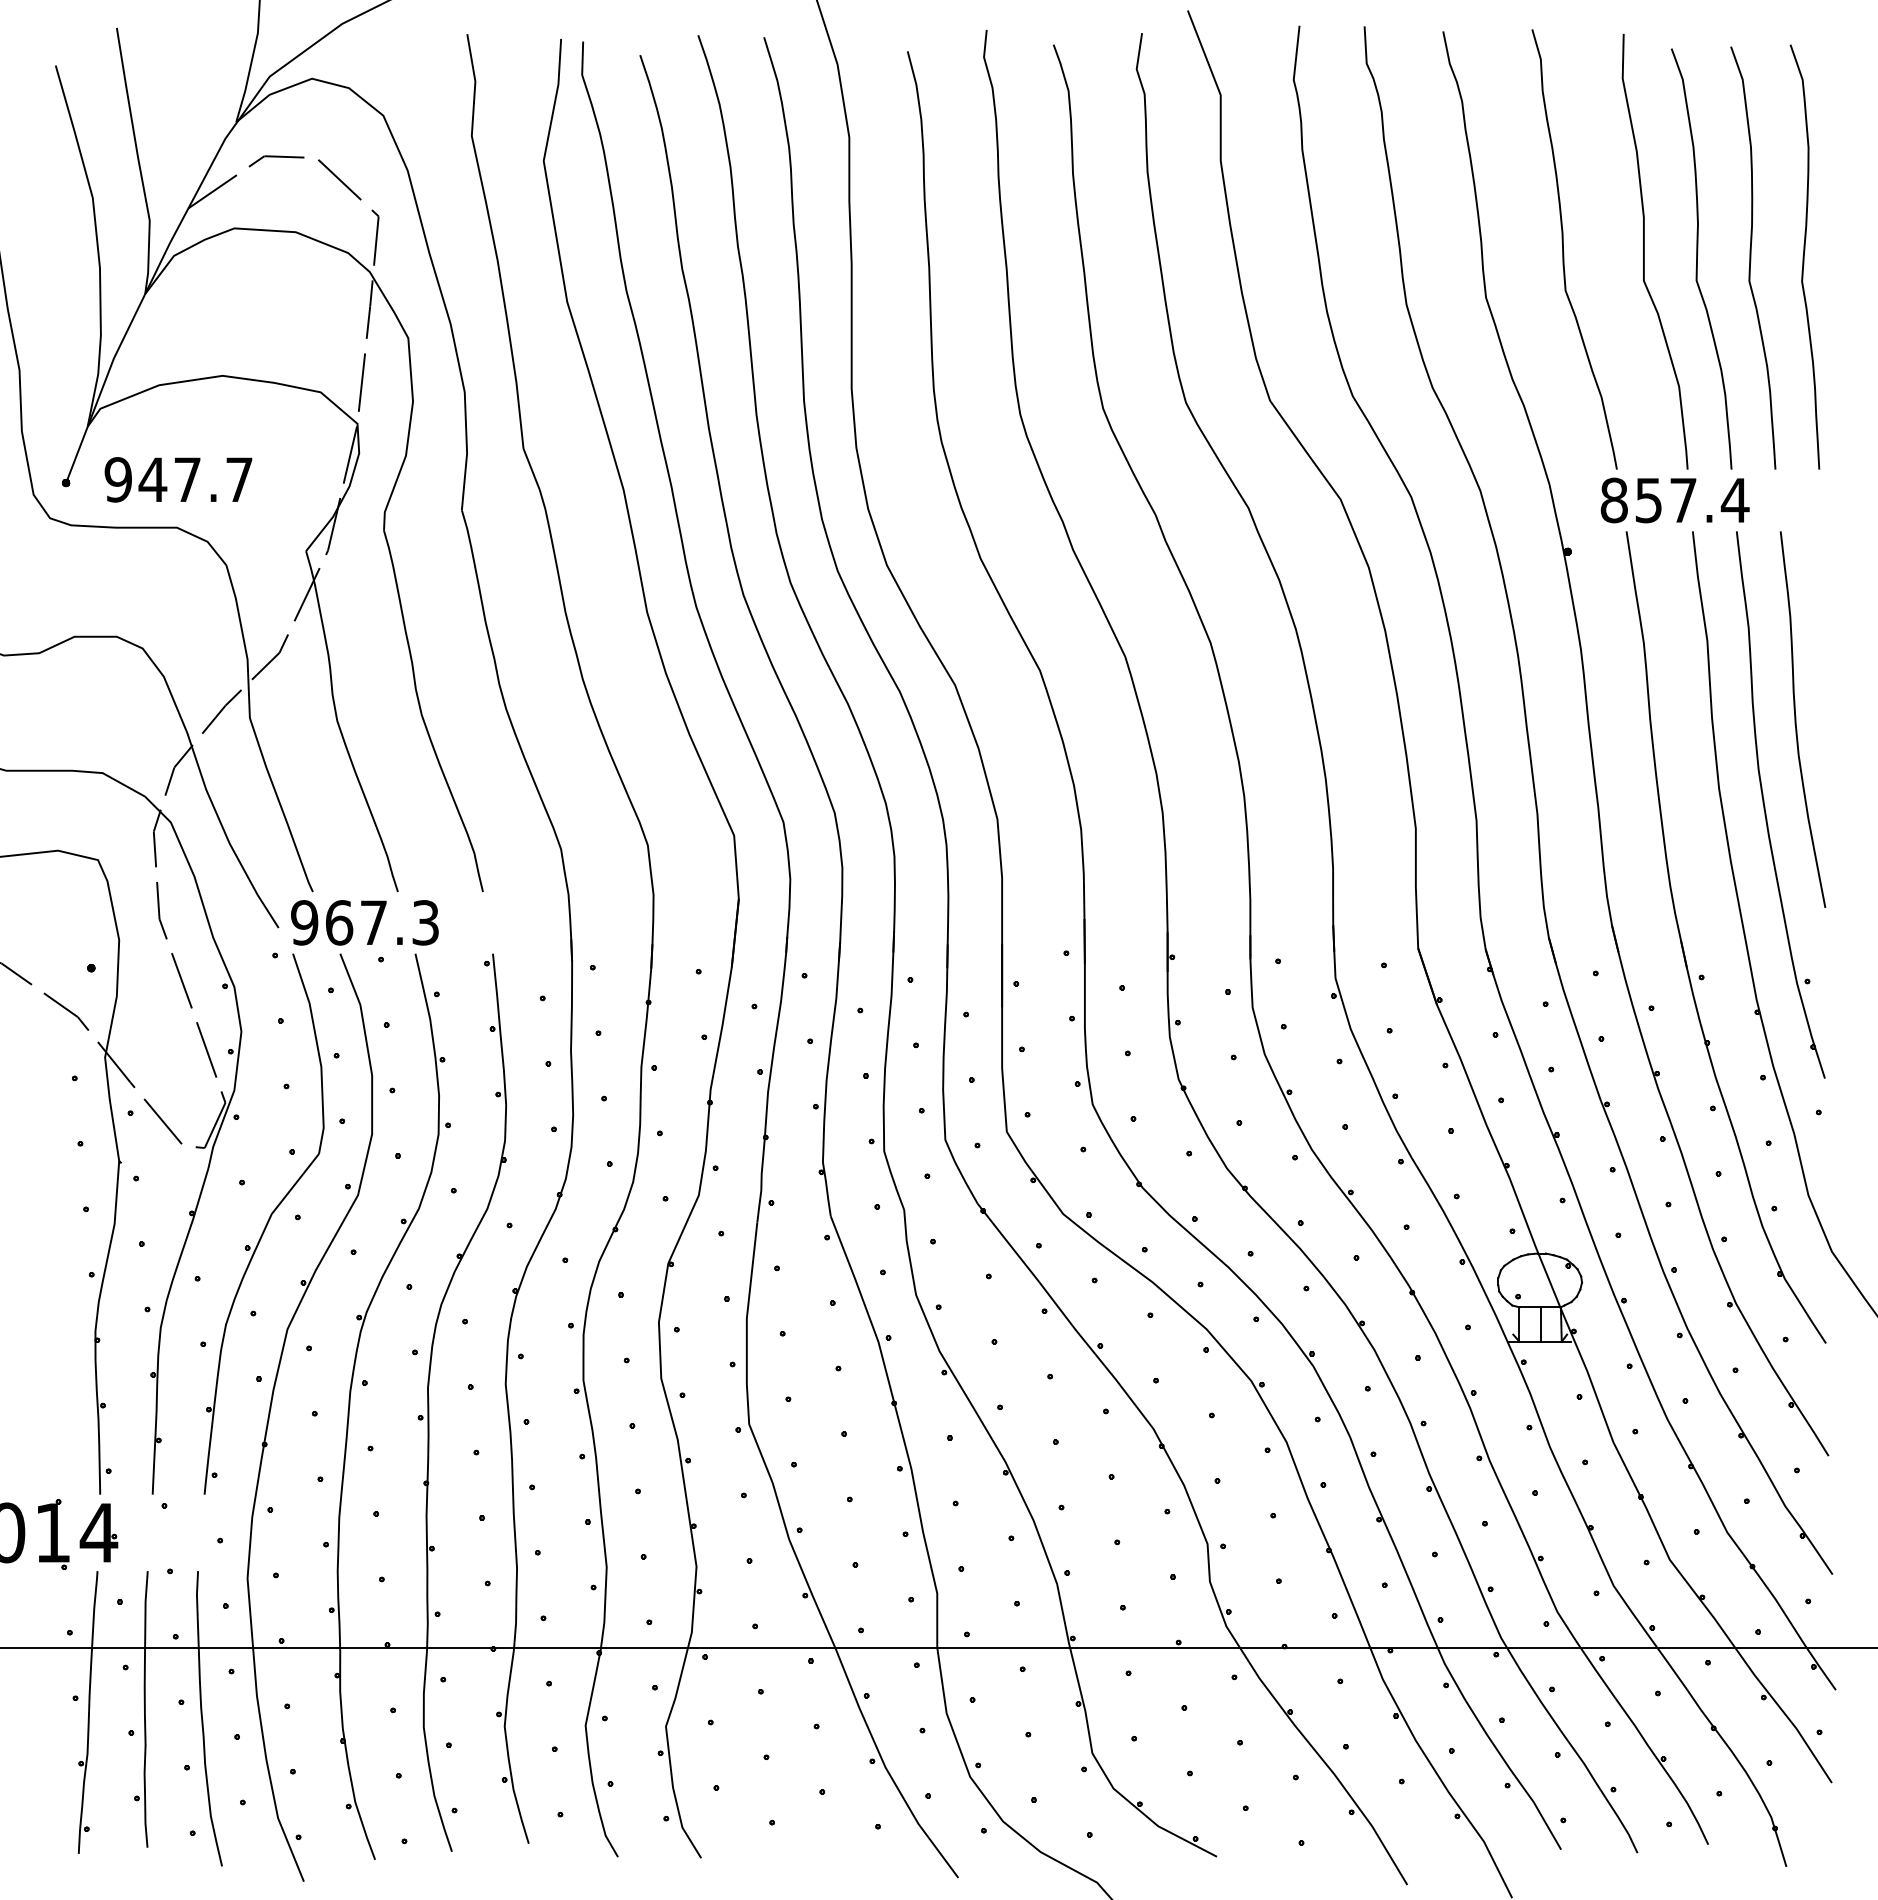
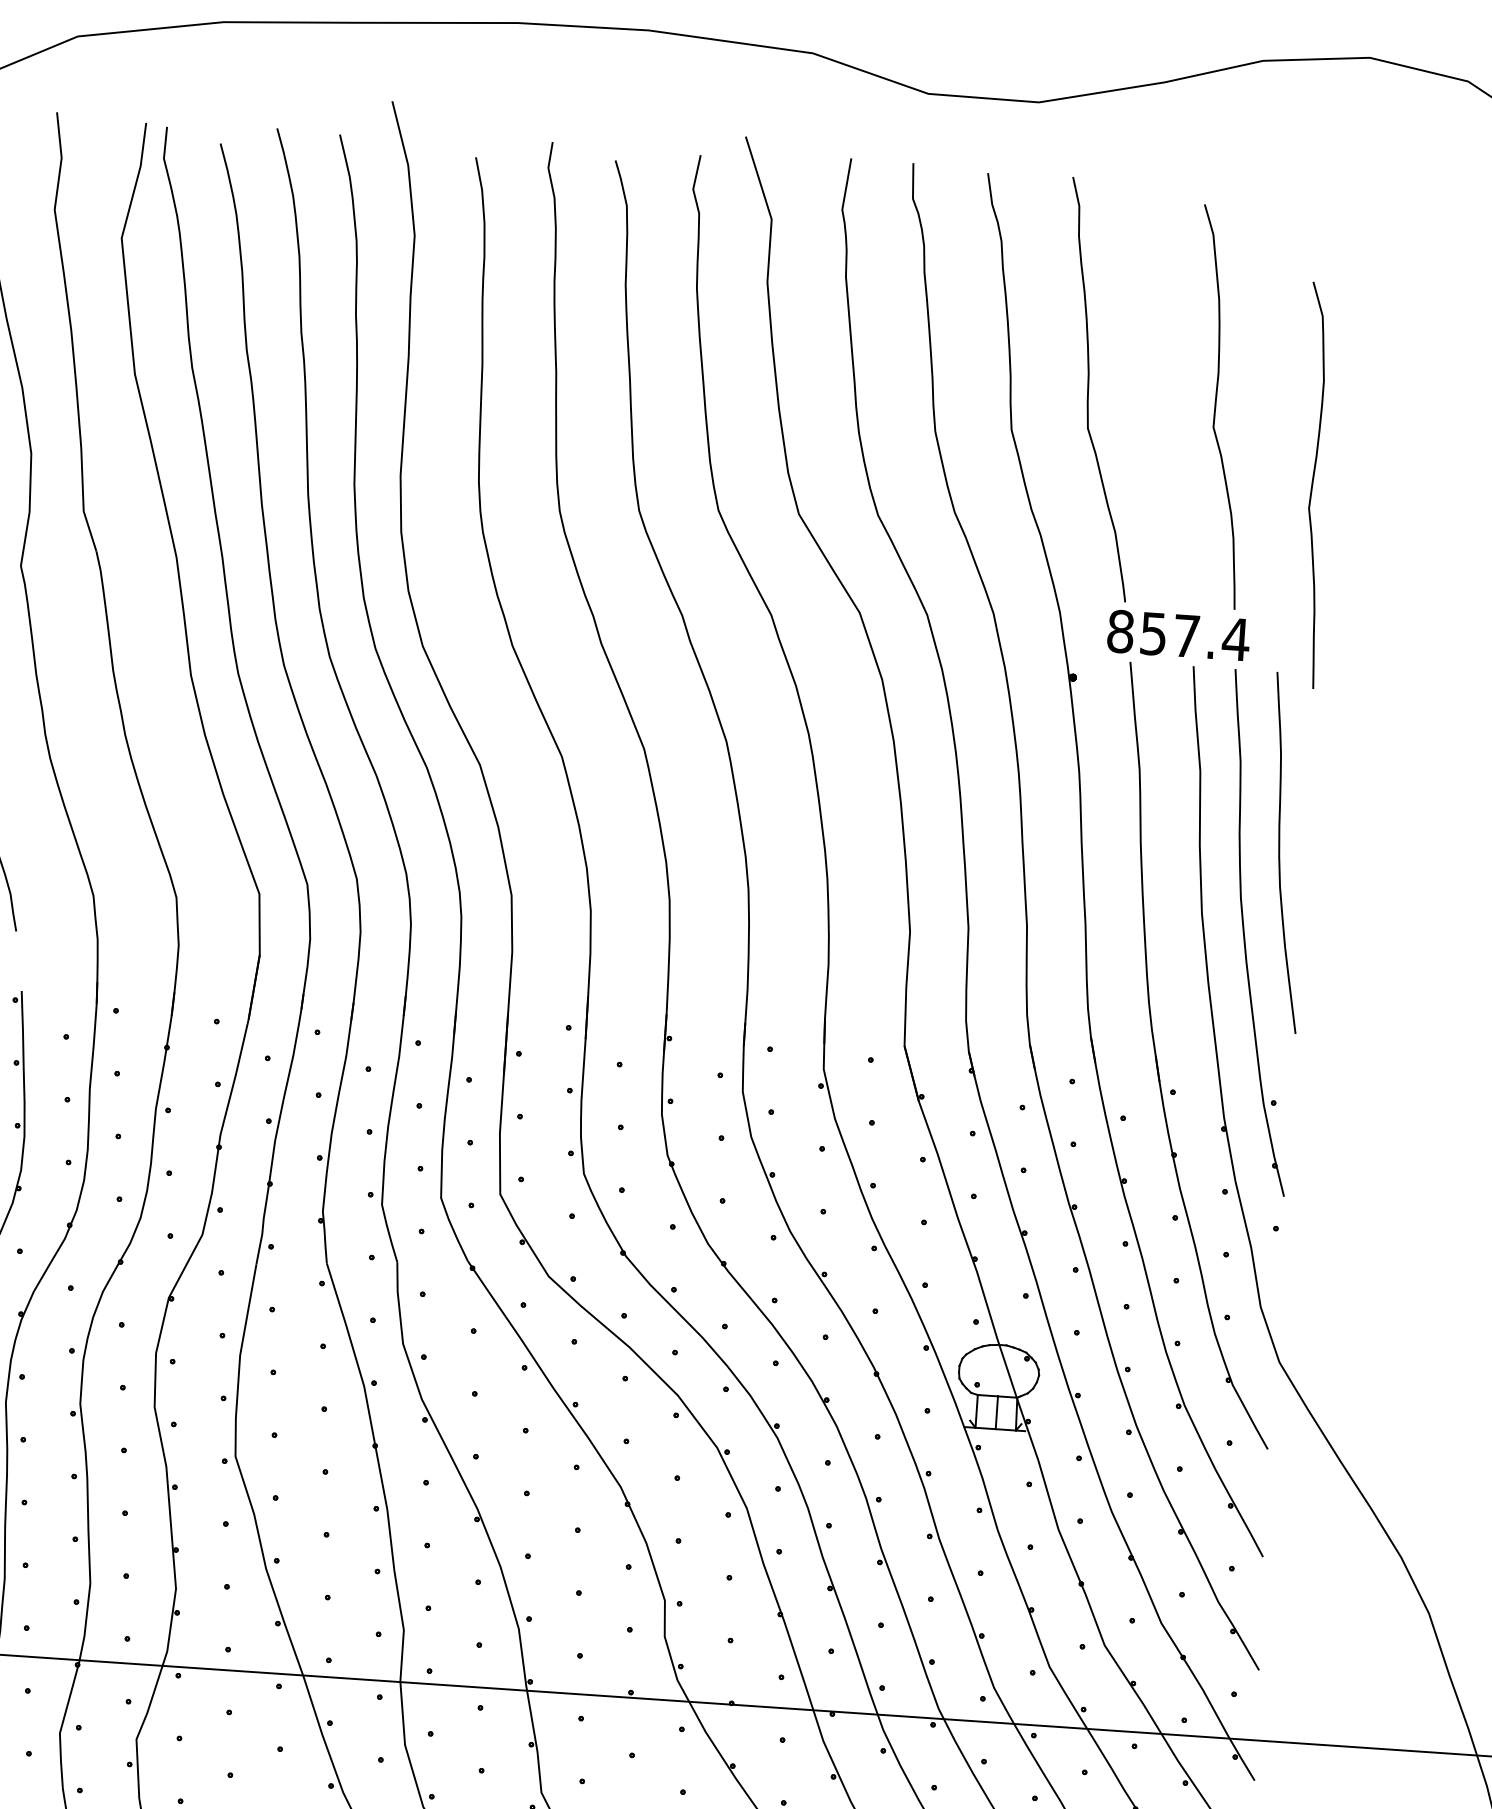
curve: (1644, 251) -> (1165, 396), removed
curve: (1804, 256) -> (1312, 484), moved
curve: (1751, 257) -> (1267, 408), removed

